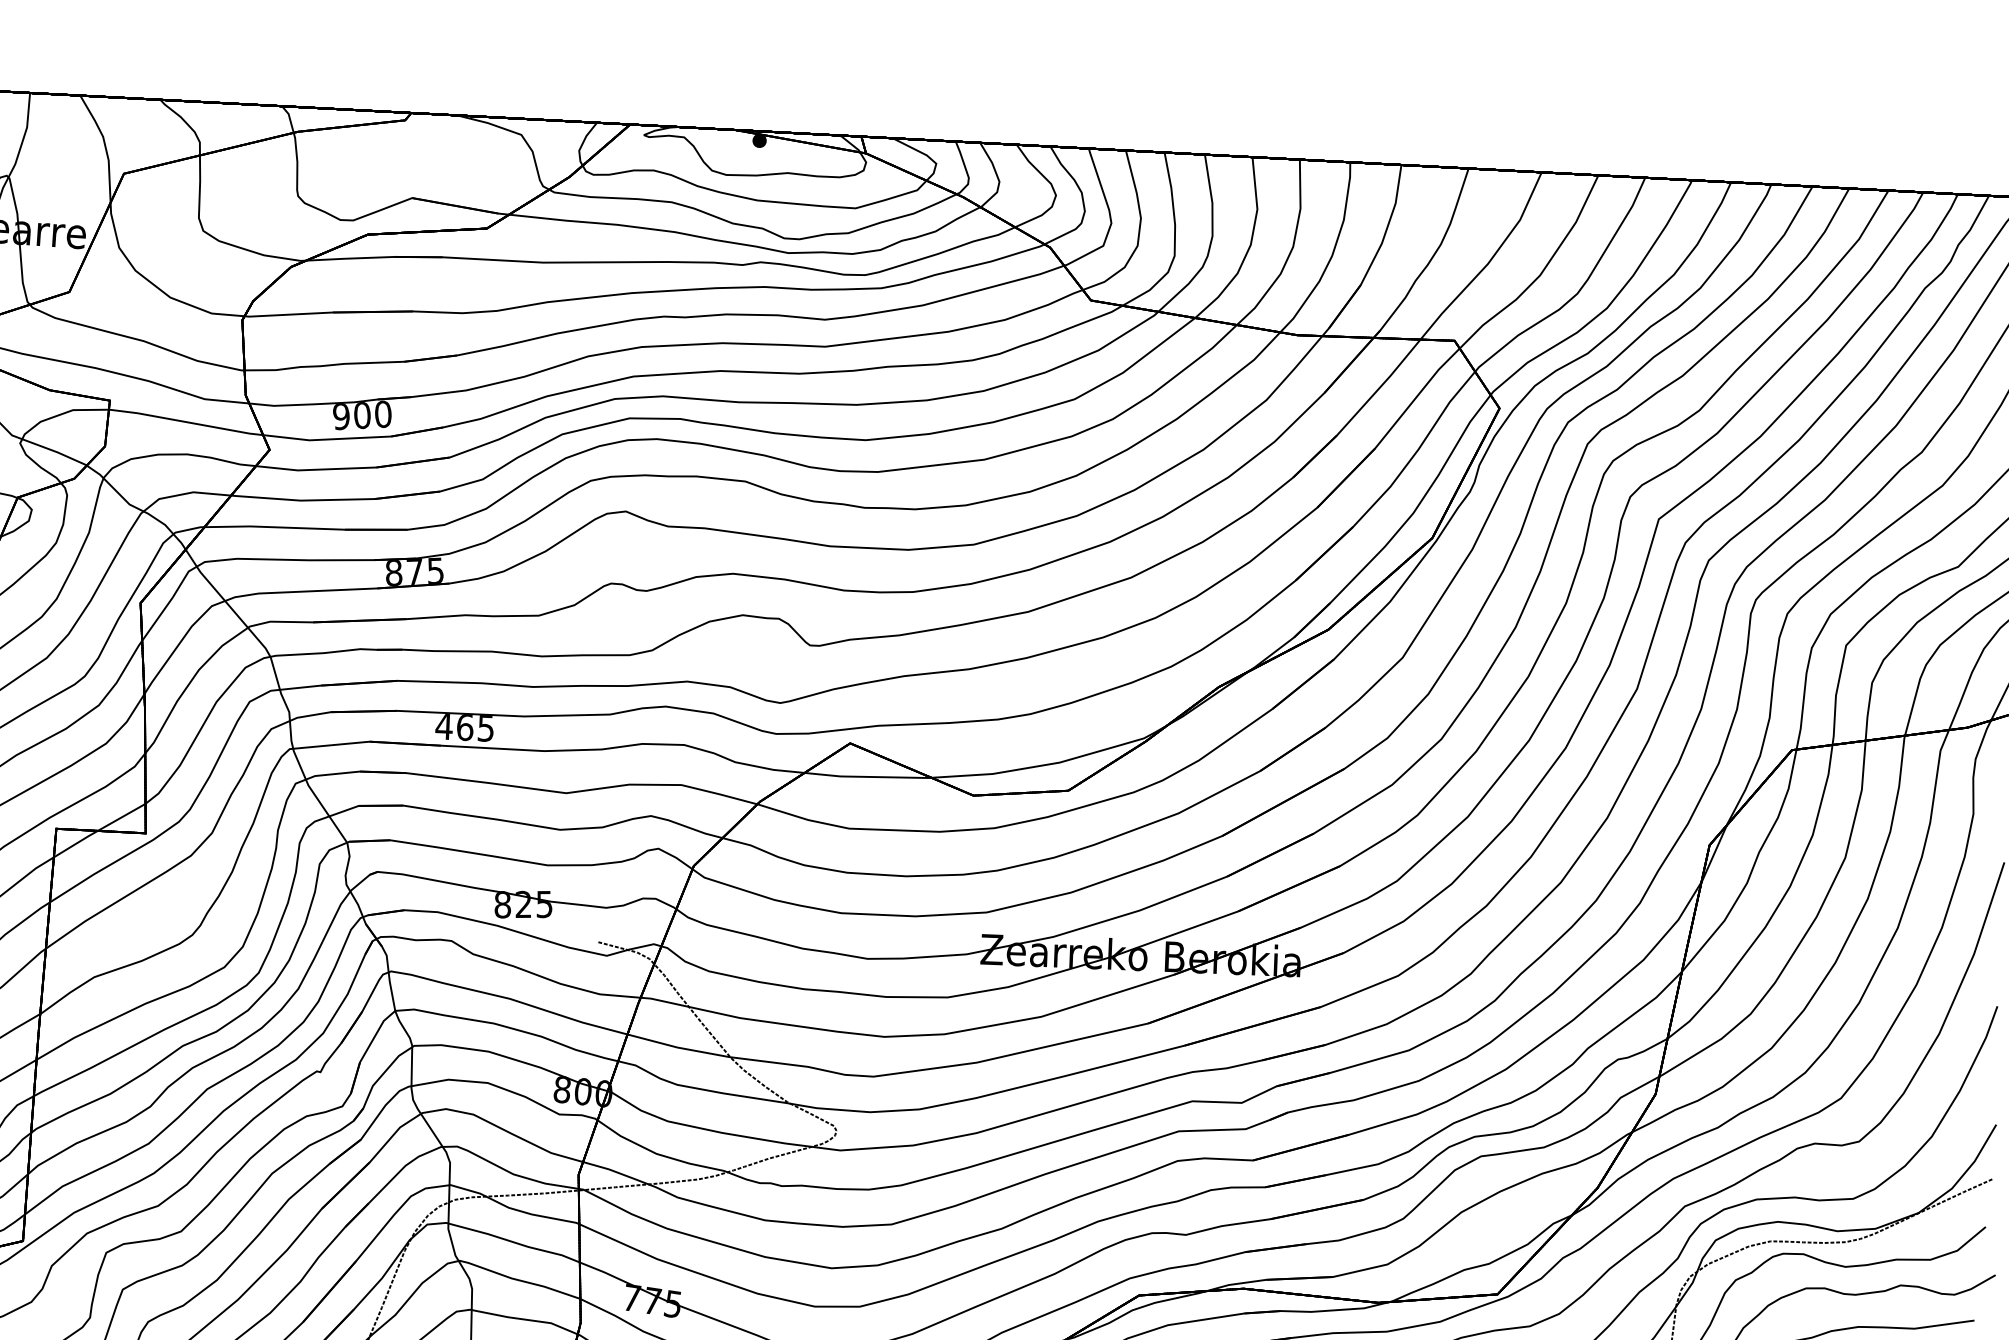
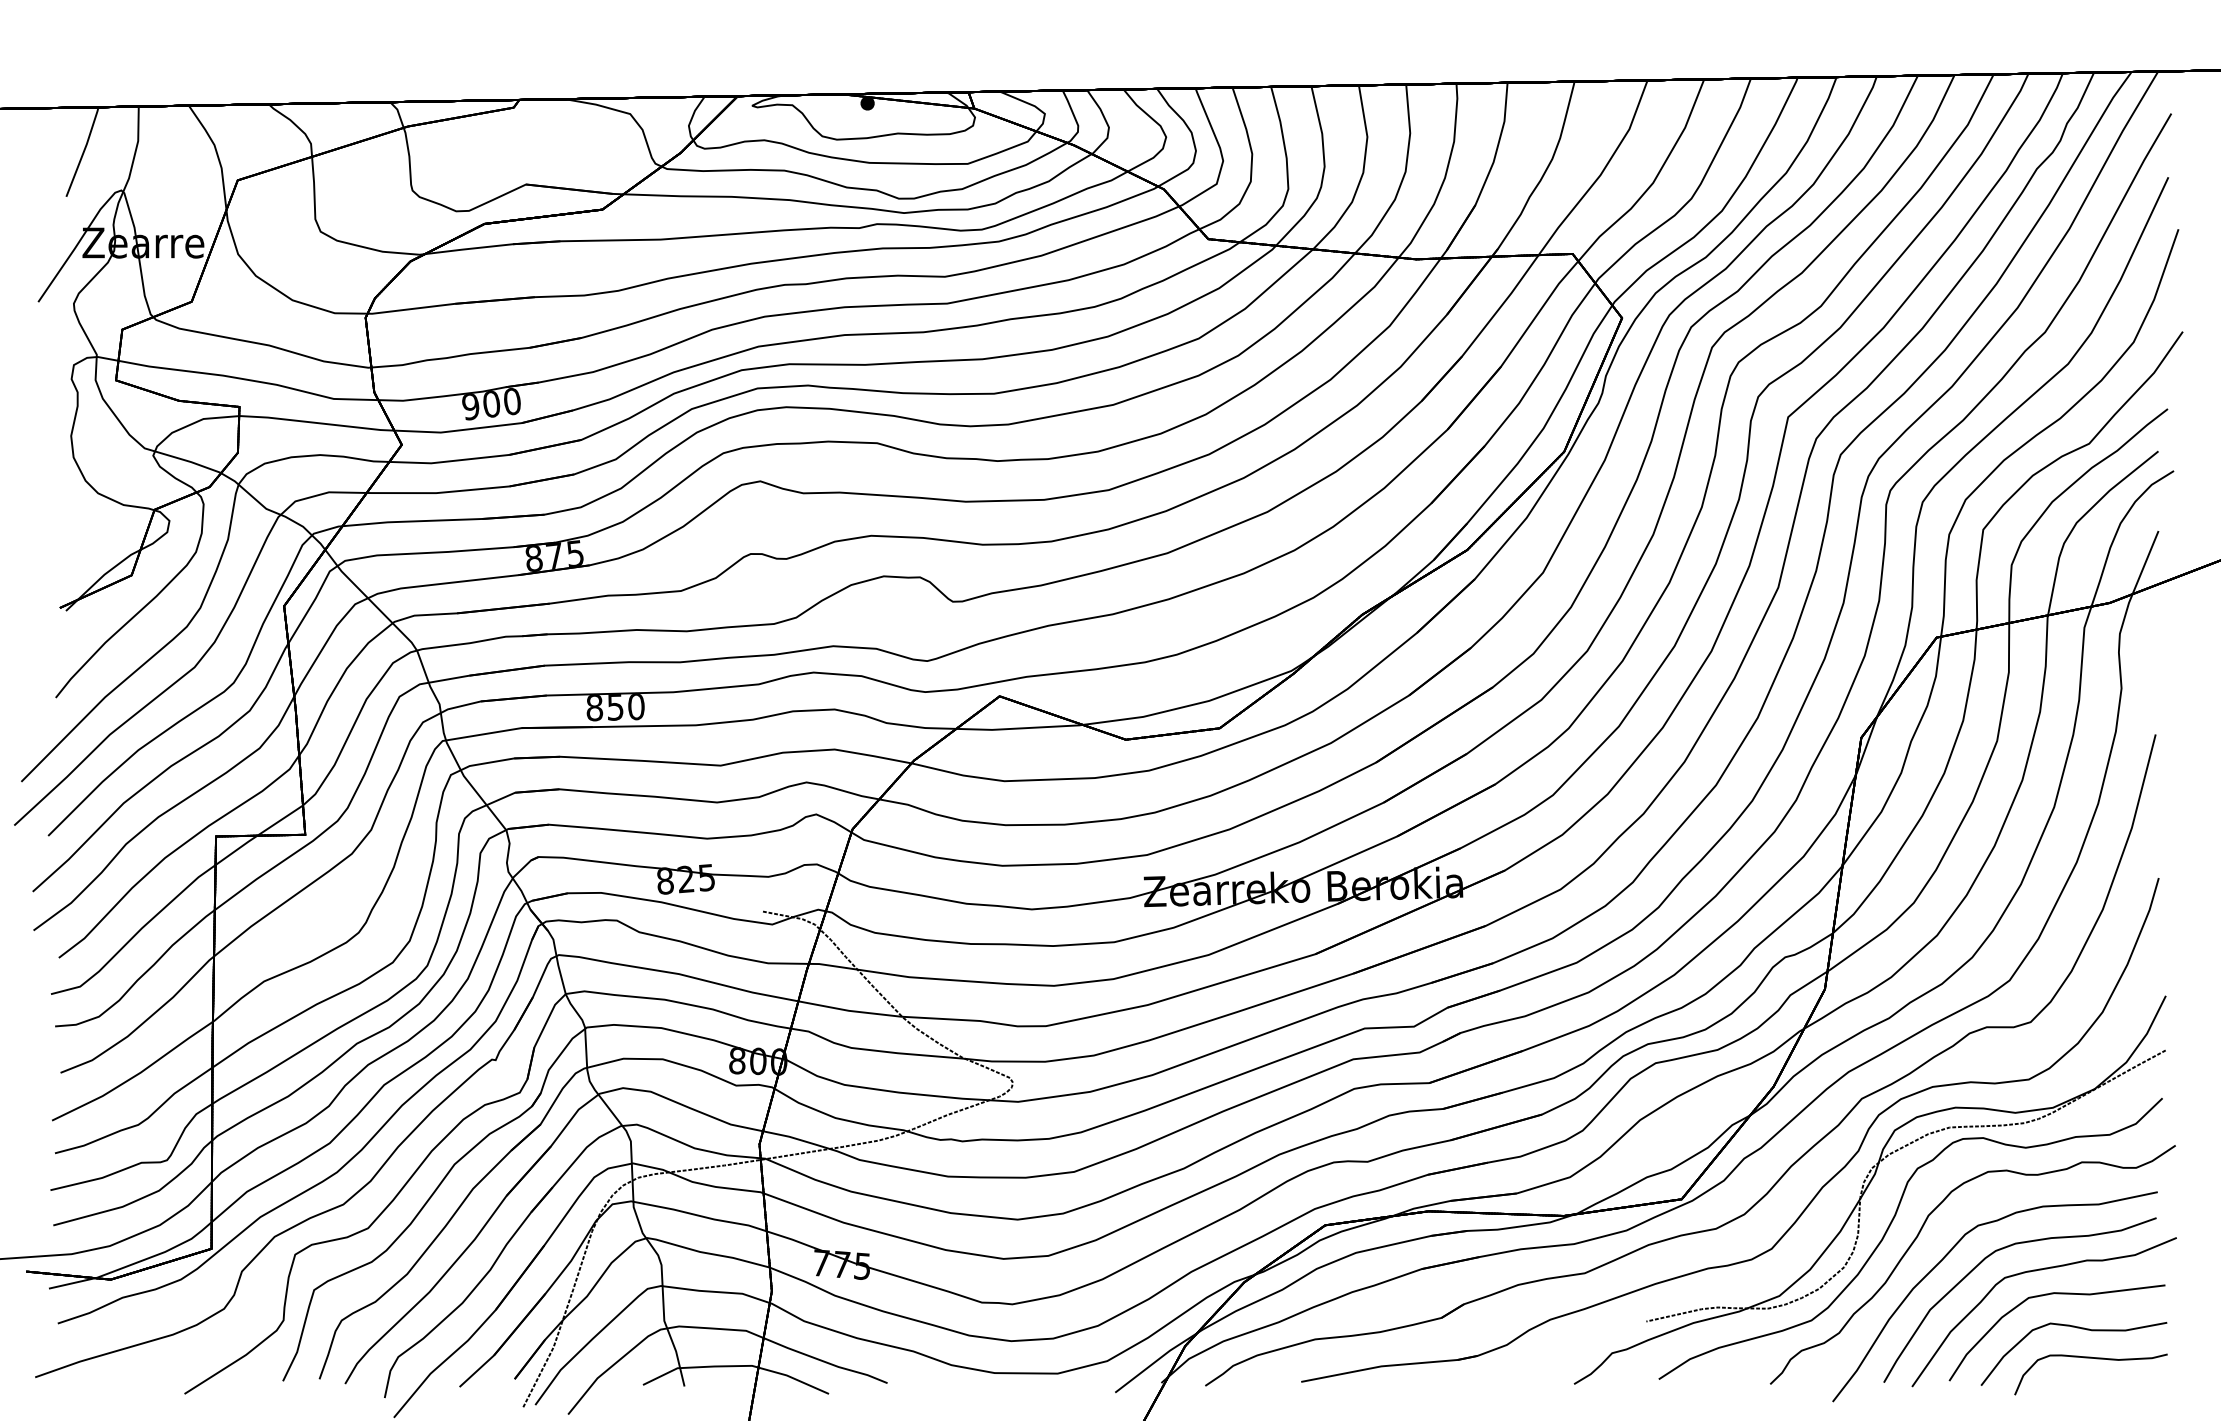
text: (465, 727) -> (615, 707), 465 -> 850

